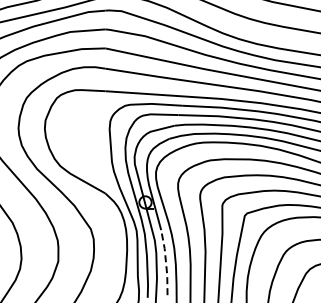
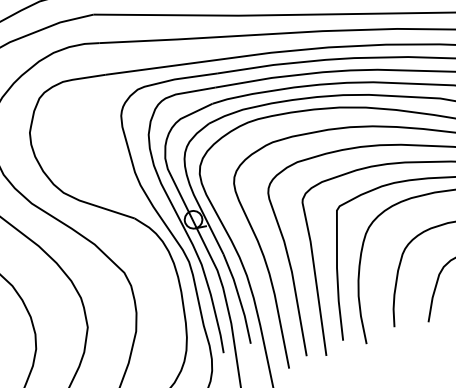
line: (166, 262) -> (240, 298), dashed -> solid

